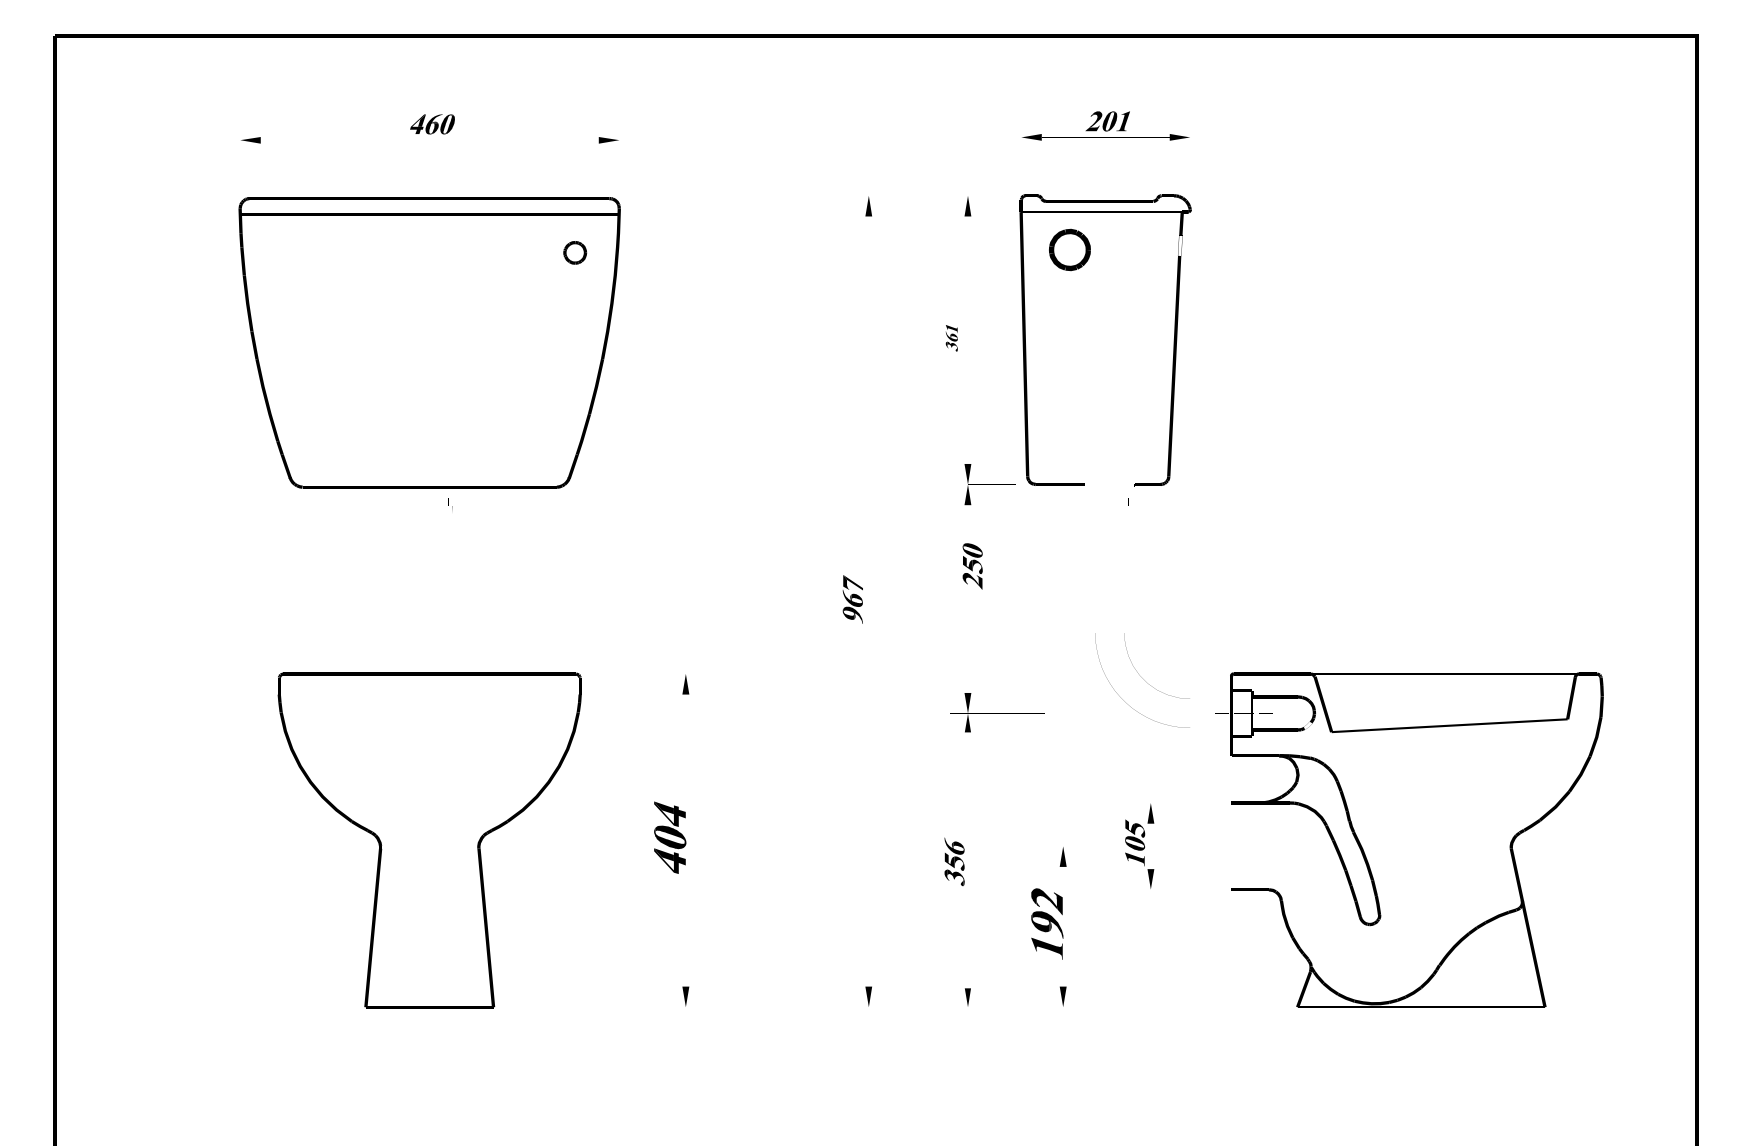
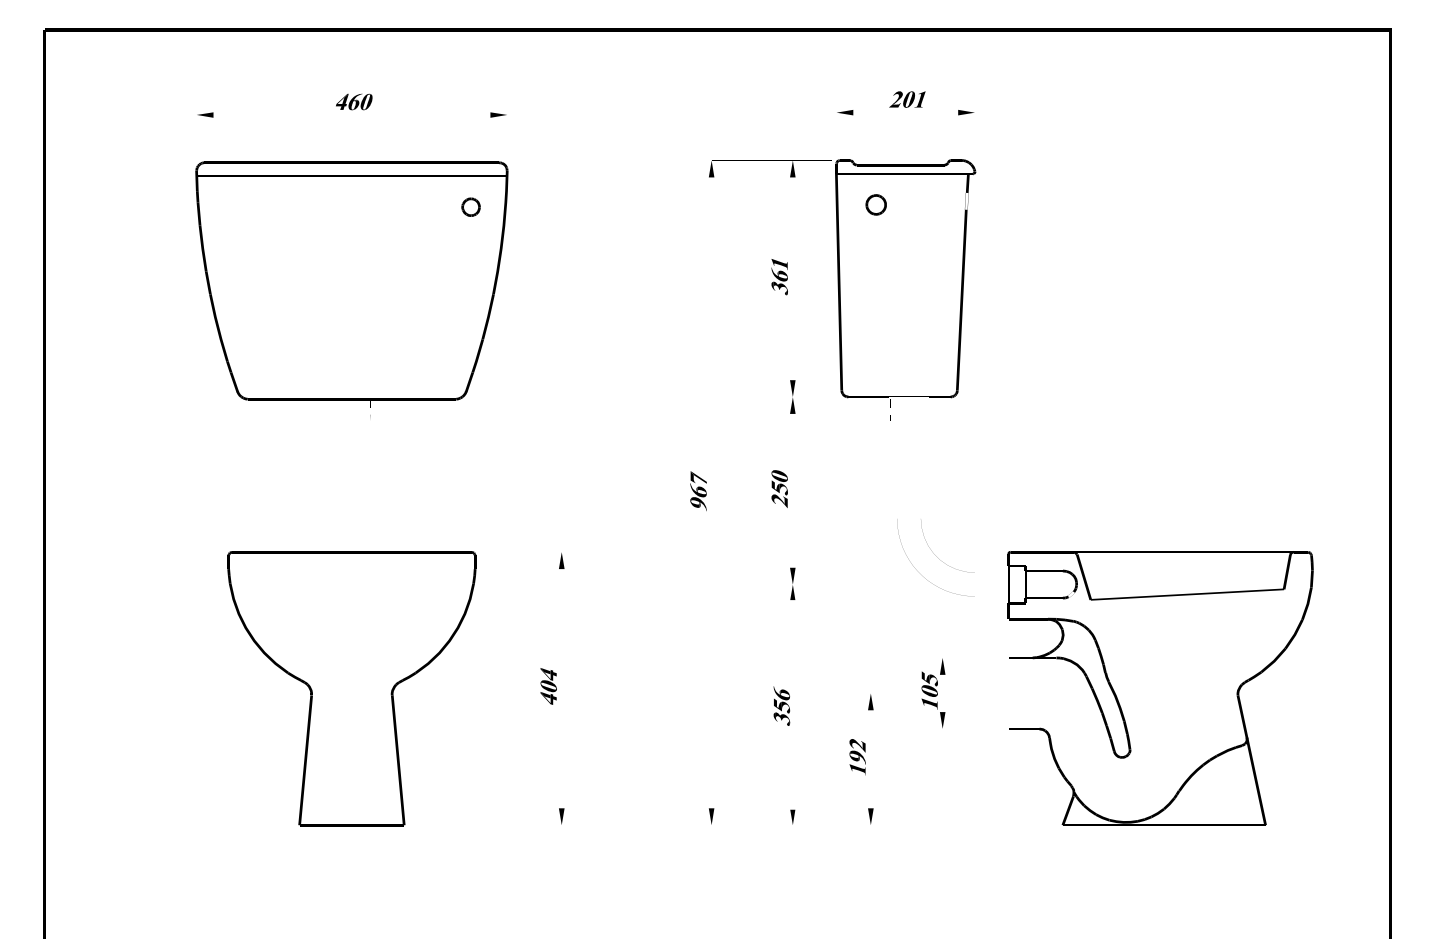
part: (1068, 249) -> (875, 204), size x0.62
part: (951, 338) -> (779, 277), size x1.67
part: (972, 565) -> (779, 488), moved
part: (669, 837) -> (548, 686), size x0.62
part: (1046, 924) -> (857, 757), size x0.62

